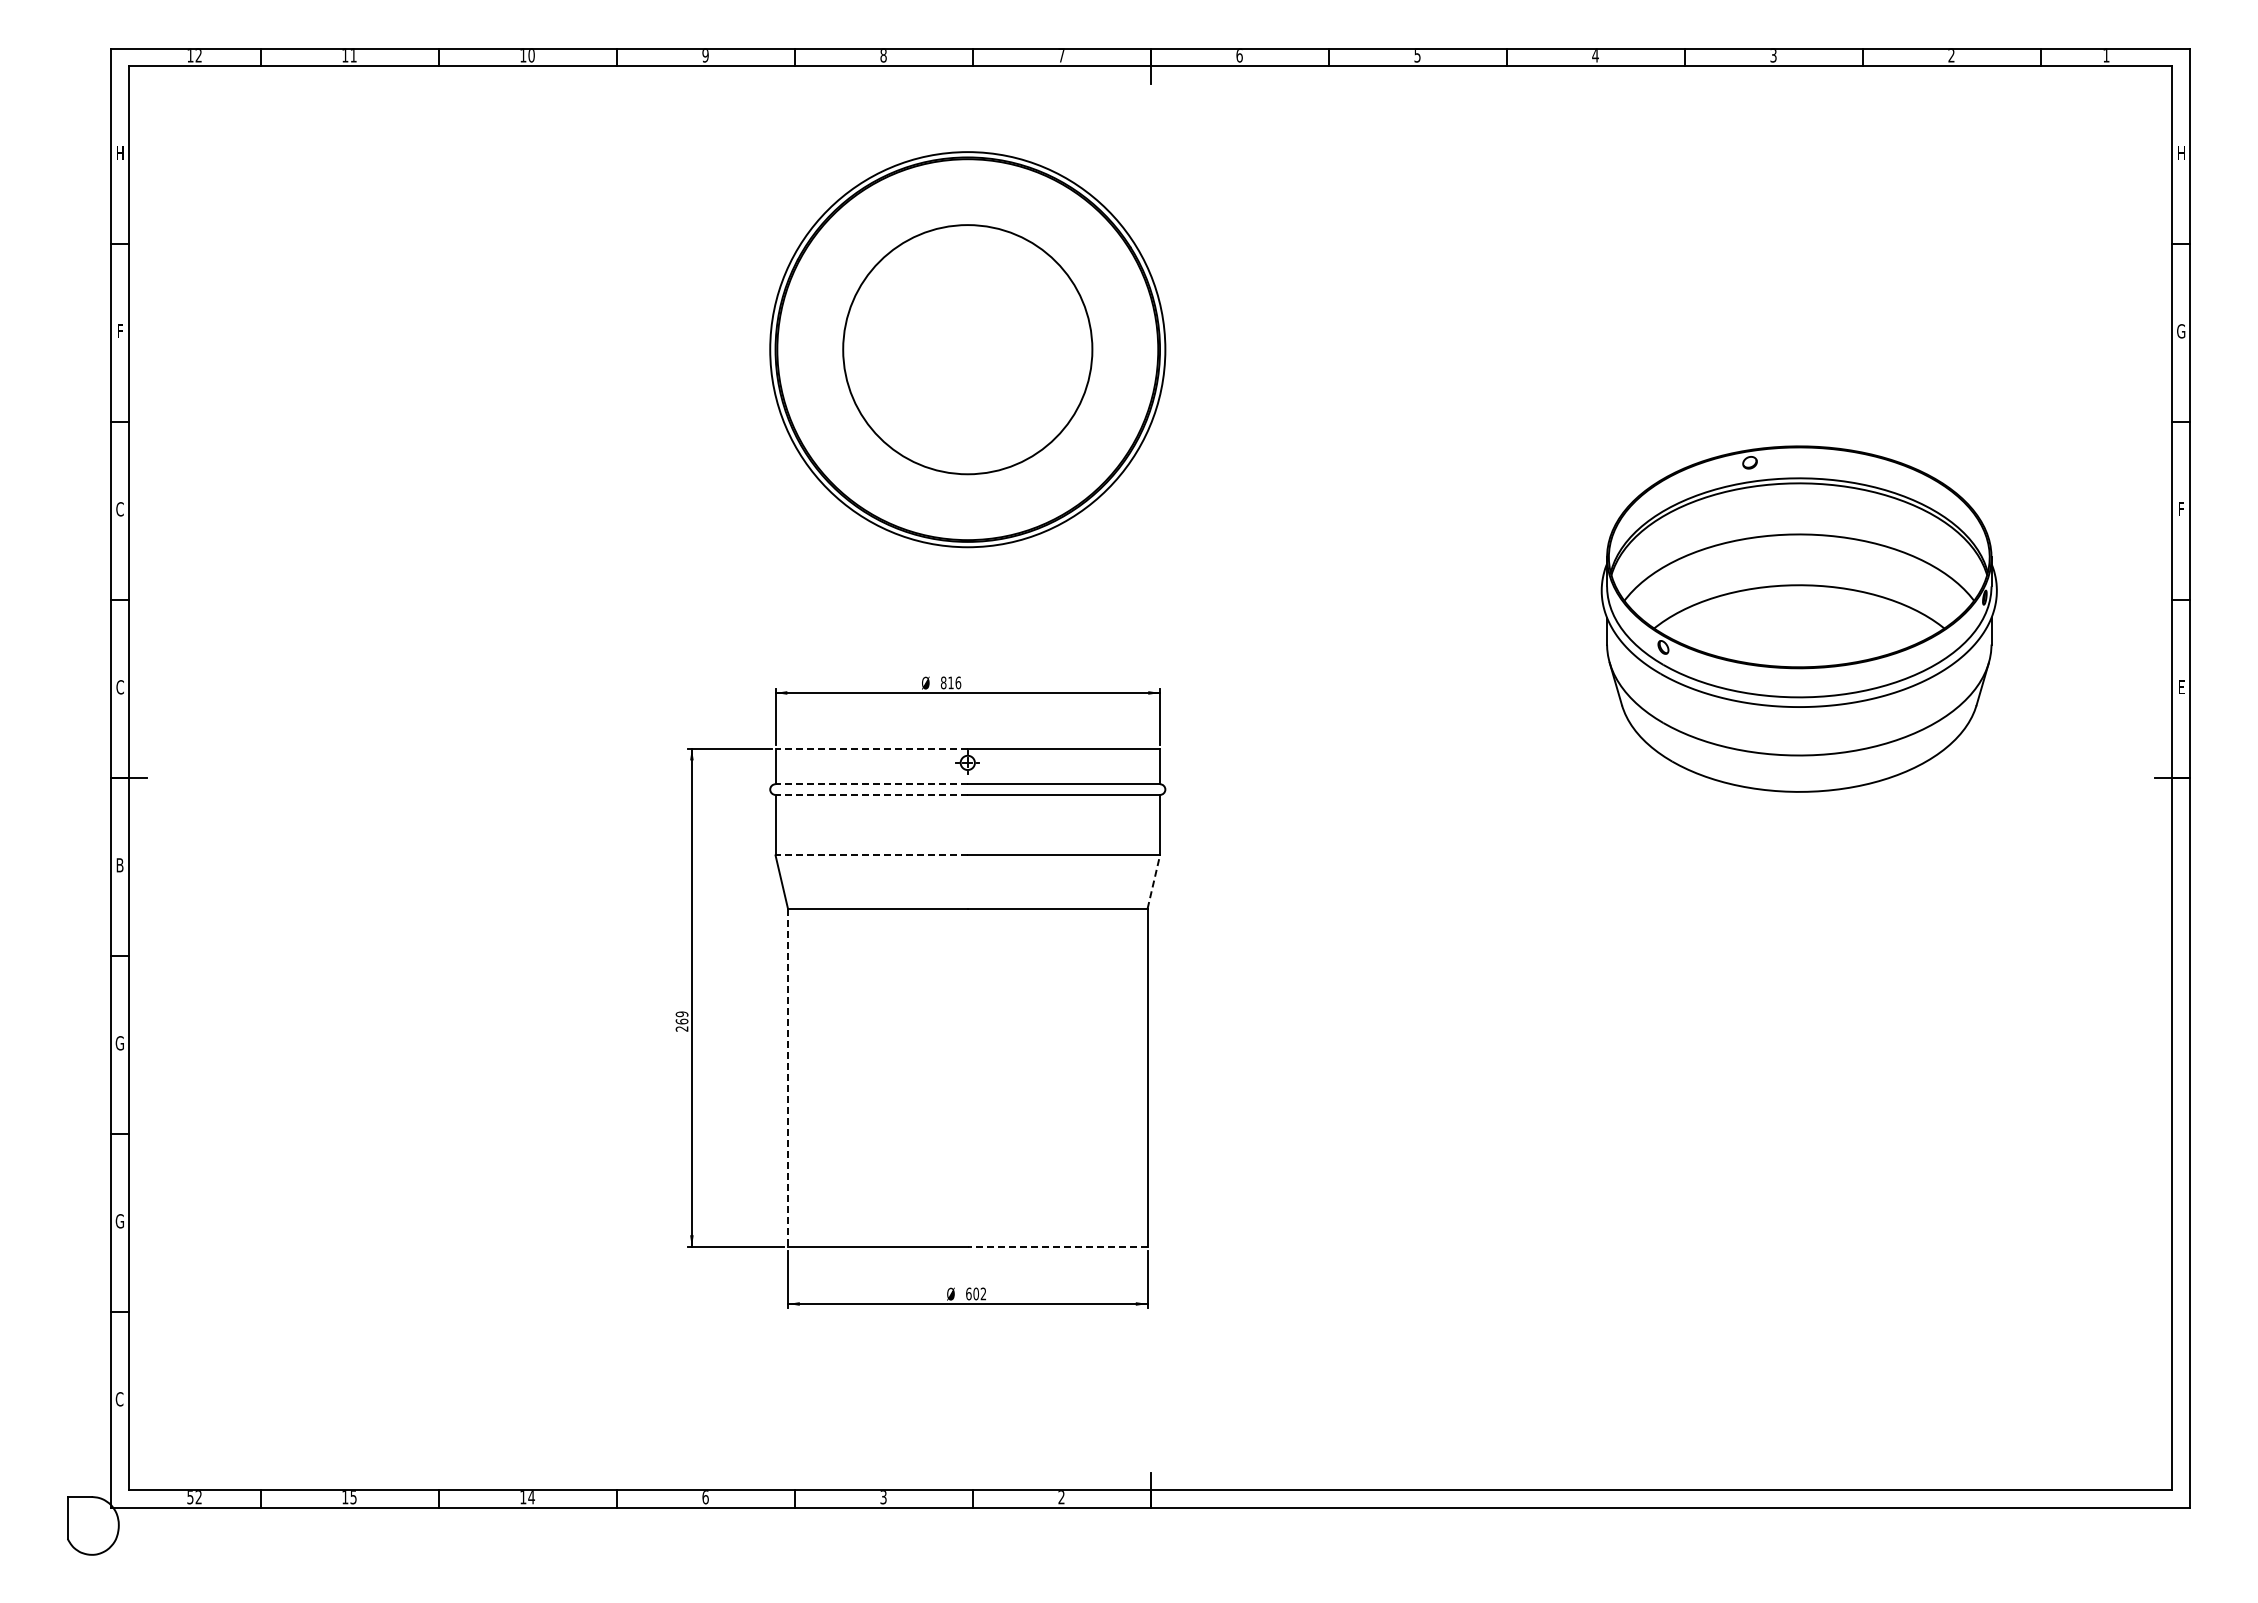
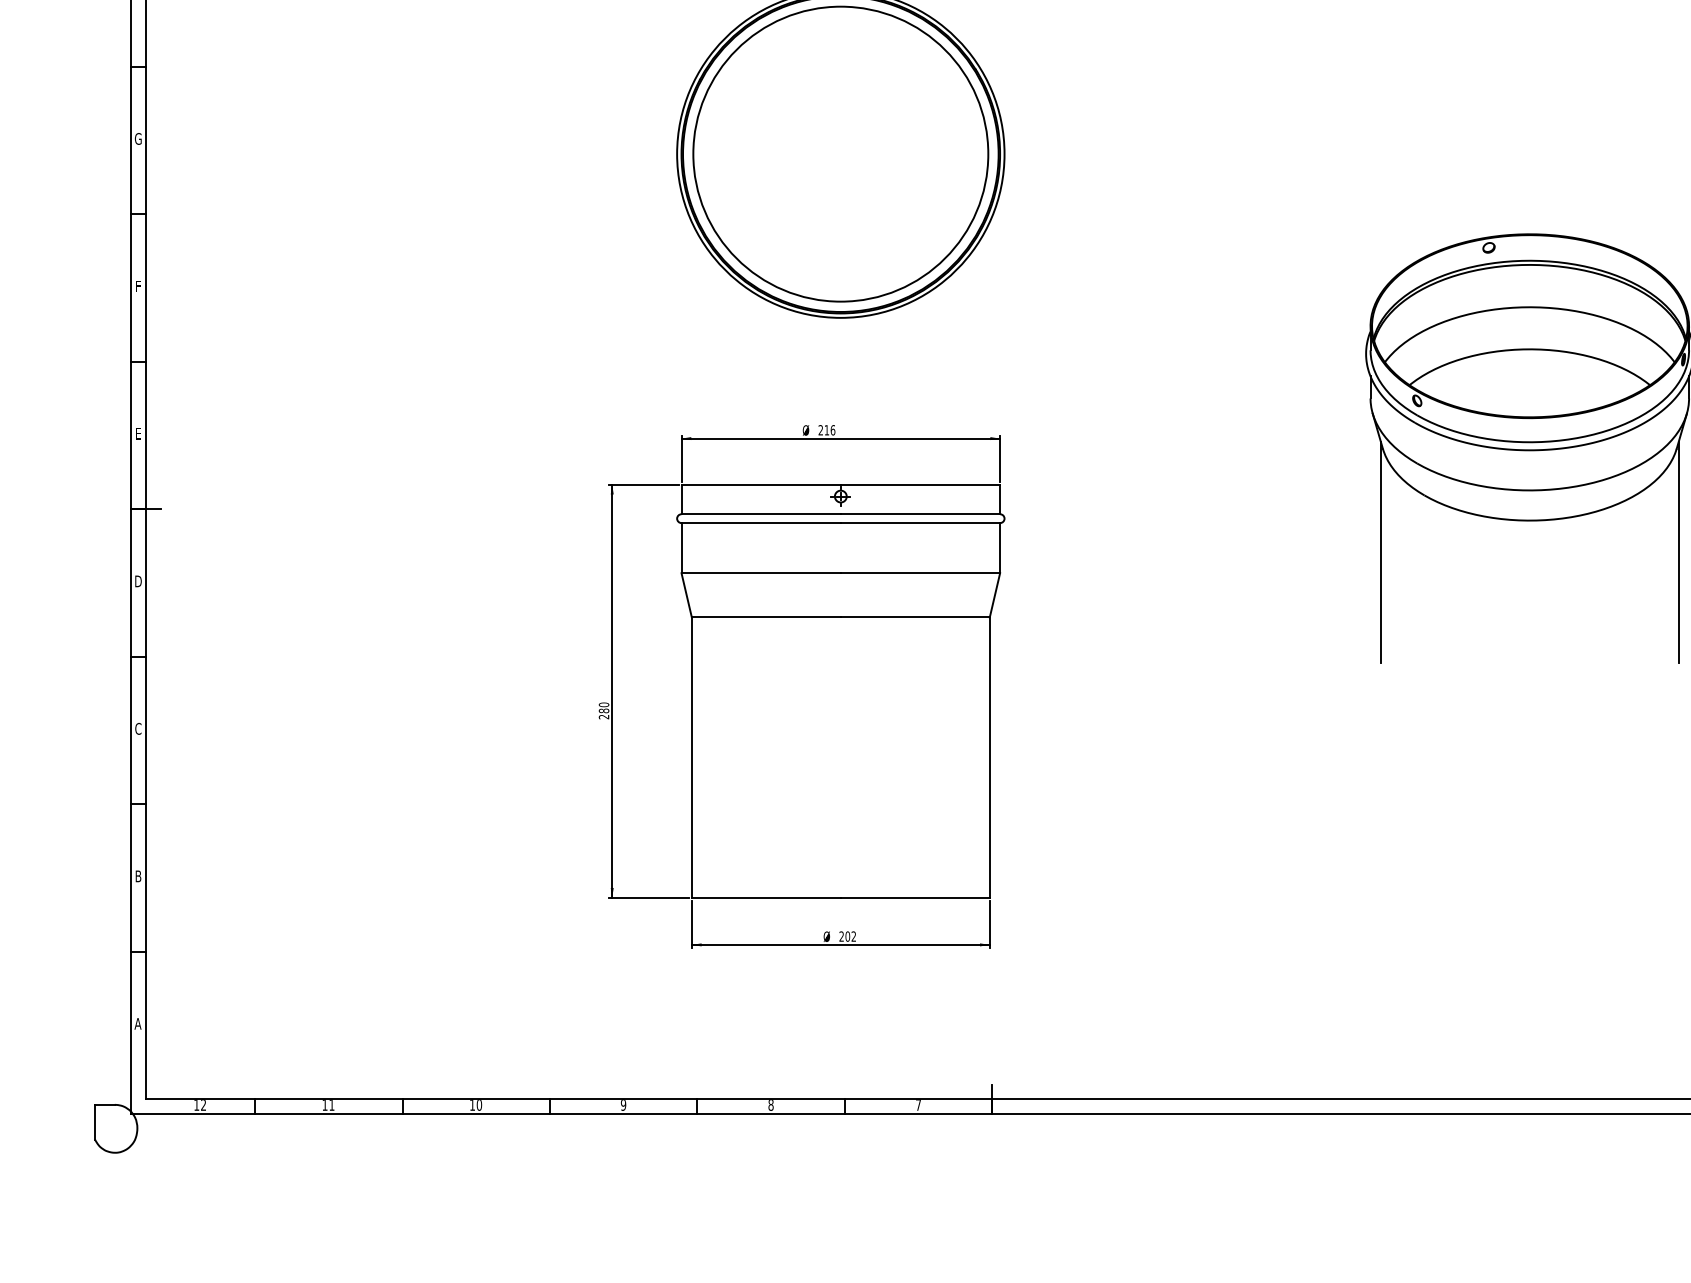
text: (119, 331) -> (137, 139), F -> G
circle: (967, 349) -> (840, 154), size x1.43
text: (119, 509) -> (137, 286), C -> F
text: (943, 682) -> (820, 429), 816 -> 216
text: (119, 687) -> (137, 434), C -> E
line: (871, 748) -> (761, 484), dashed -> solid
line: (871, 784) -> (761, 514), dashed -> solid
line: (871, 794) -> (761, 522), dashed -> solid
line: (1619, 830) -> (1380, 552), added
line: (1979, 830) -> (1679, 552), added
line: (871, 855) -> (761, 573), dashed -> solid
text: (120, 865) -> (138, 581), B -> D
line: (1153, 881) -> (994, 594), dashed -> solid
text: (681, 1017) -> (603, 707), 269 -> 280
text: (119, 1043) -> (137, 729), G -> C
line: (788, 1078) -> (692, 758), dashed -> solid
text: (119, 1221) -> (137, 876), G -> B
line: (1057, 1247) -> (915, 898), dashed -> solid
text: (968, 1293) -> (841, 936), 602 -> 202
text: (119, 1399) -> (137, 1024), C -> A
text: (190, 1497) -> (196, 1105), 52 -> 12
text: (353, 1497) -> (331, 1105), 15 -> 11
text: (531, 1497) -> (479, 1105), 14 -> 10
text: (705, 1497) -> (623, 1105), 6 -> 9
text: (883, 1497) -> (770, 1105), 3 -> 8
text: (1061, 1497) -> (918, 1105), 2 -> 7

